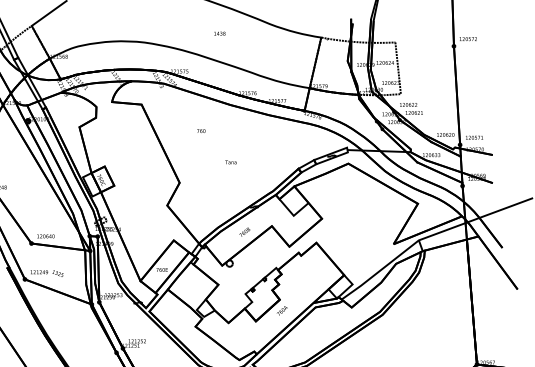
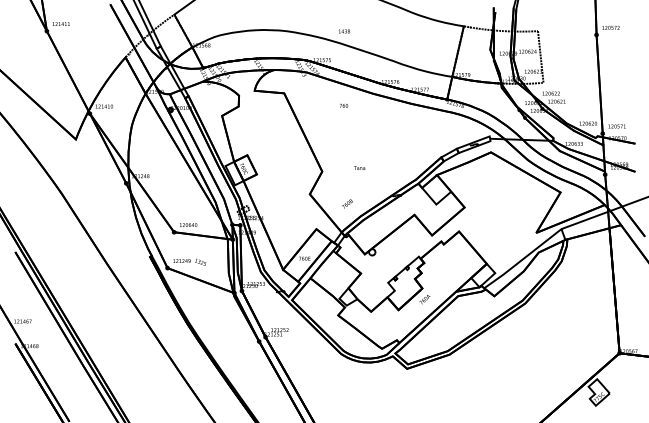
text: (219, 33) -> (344, 31), moved
text: (201, 130) -> (344, 105), moved
text: (230, 161) -> (359, 167), moved
text: (244, 231) -> (347, 203), moved

